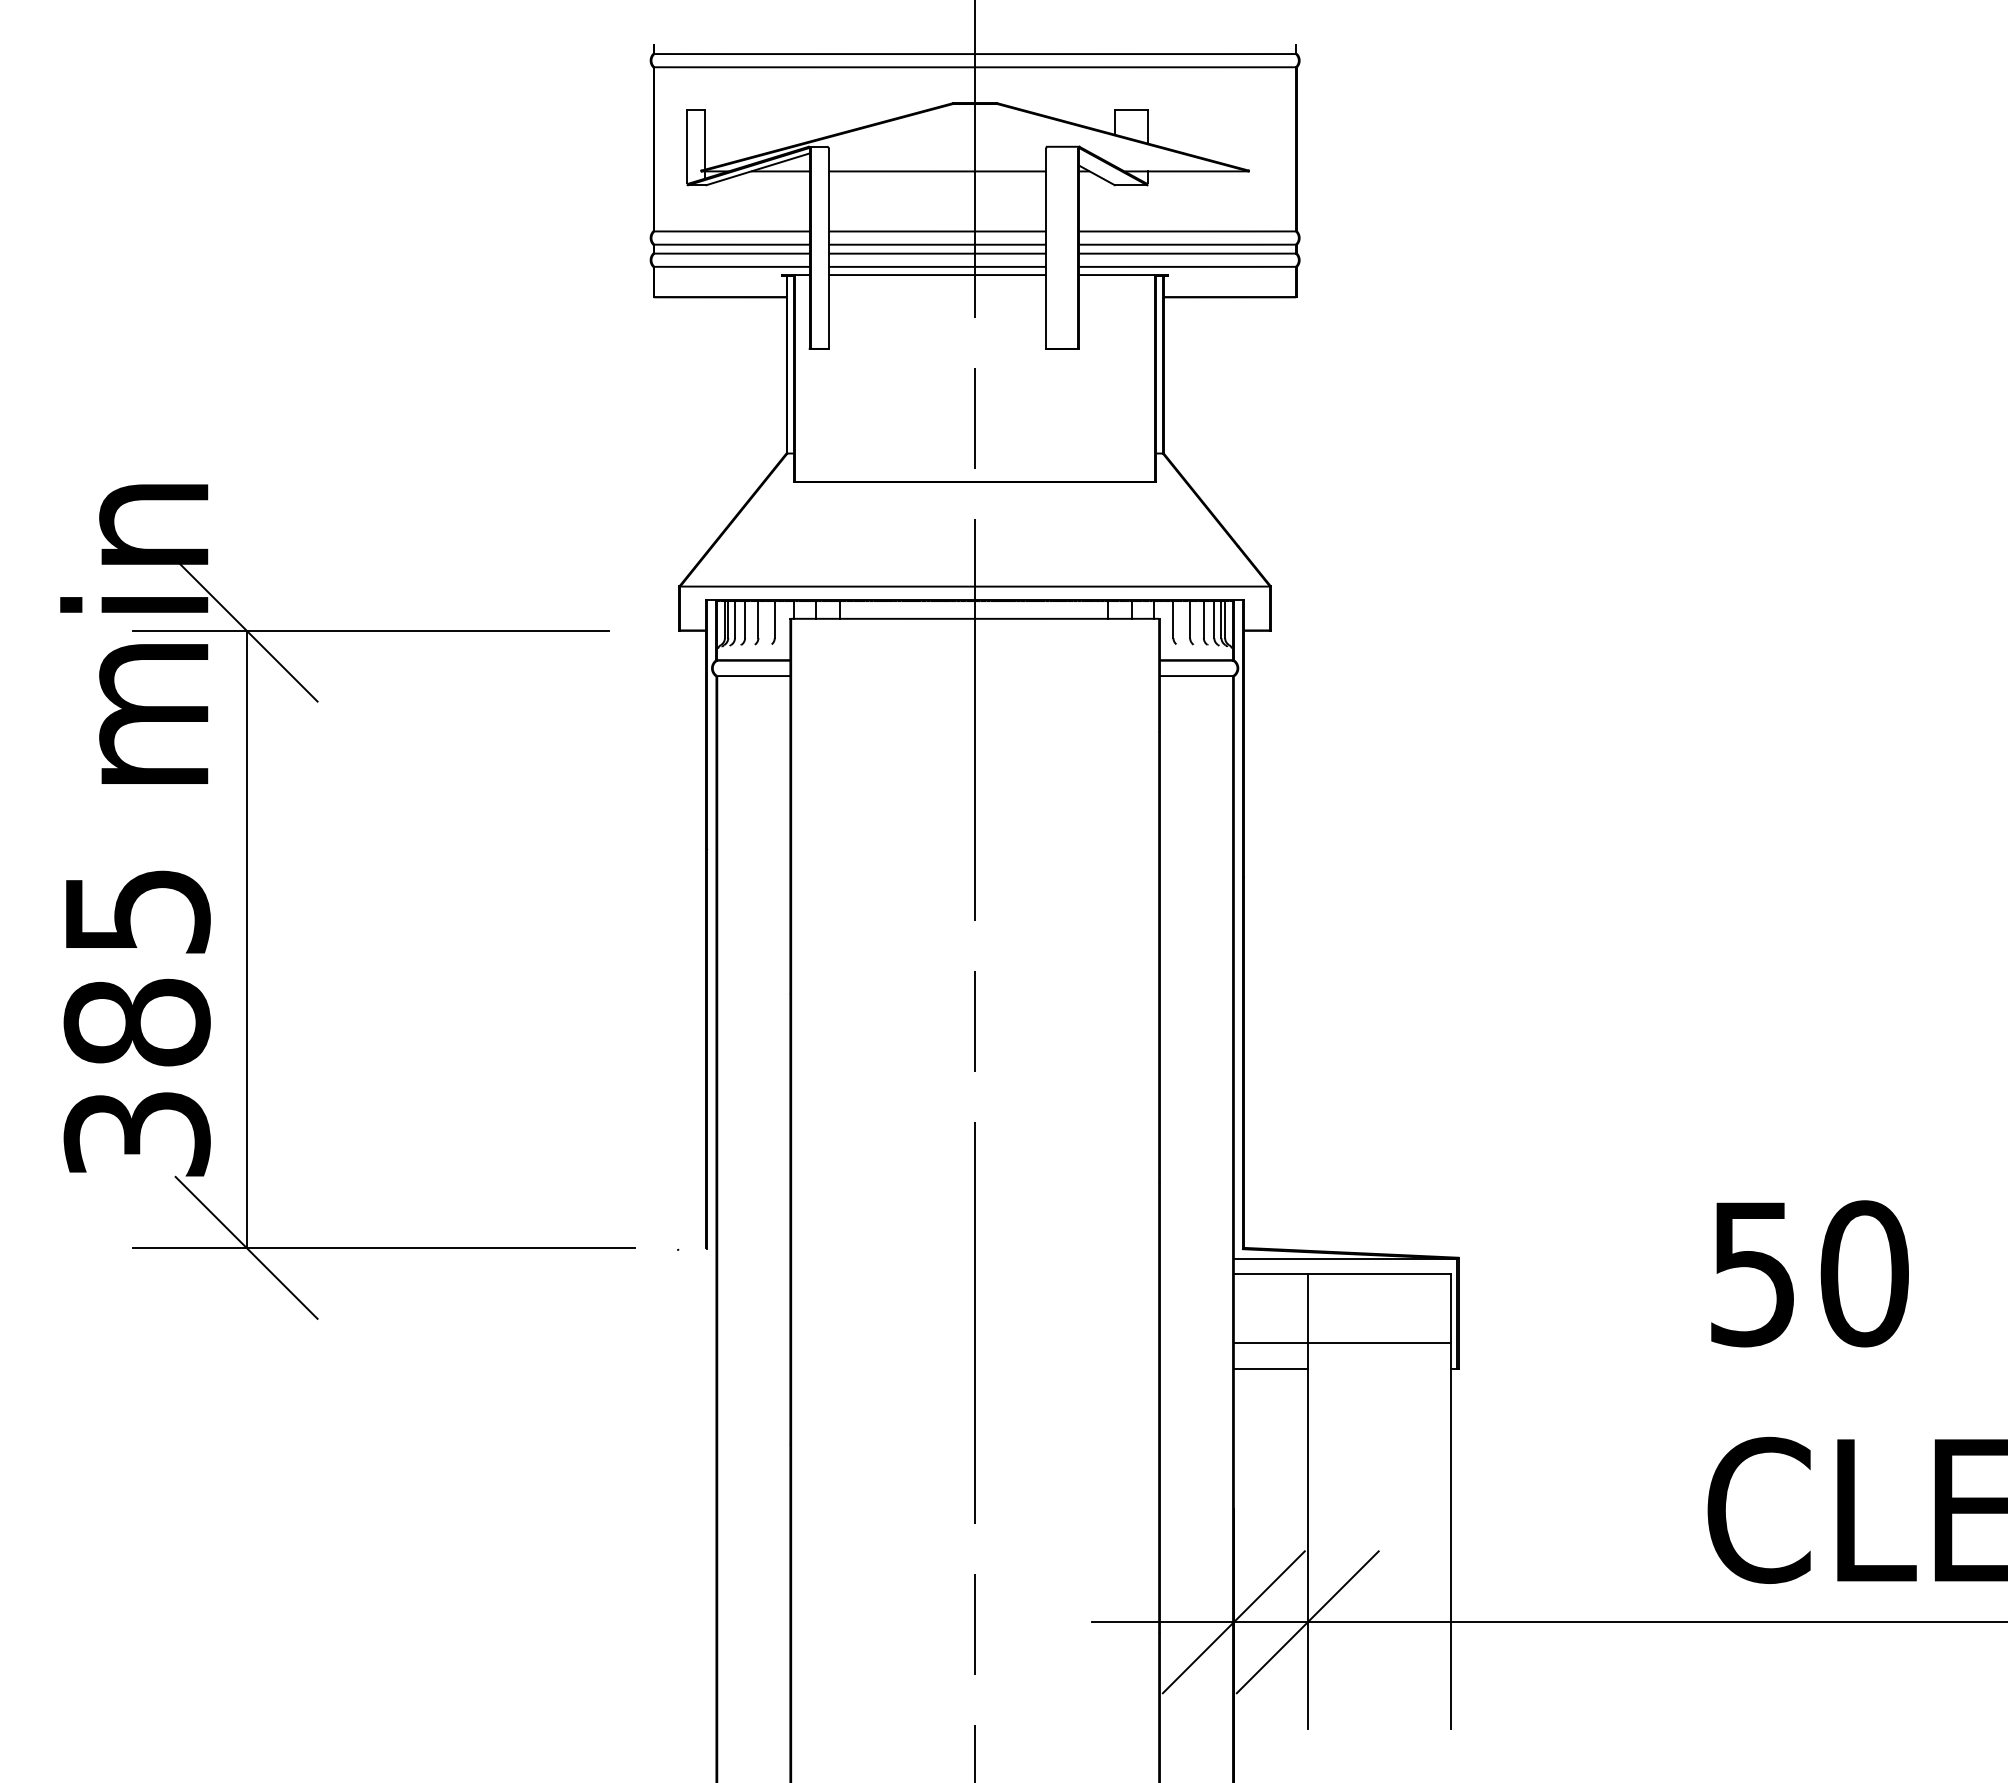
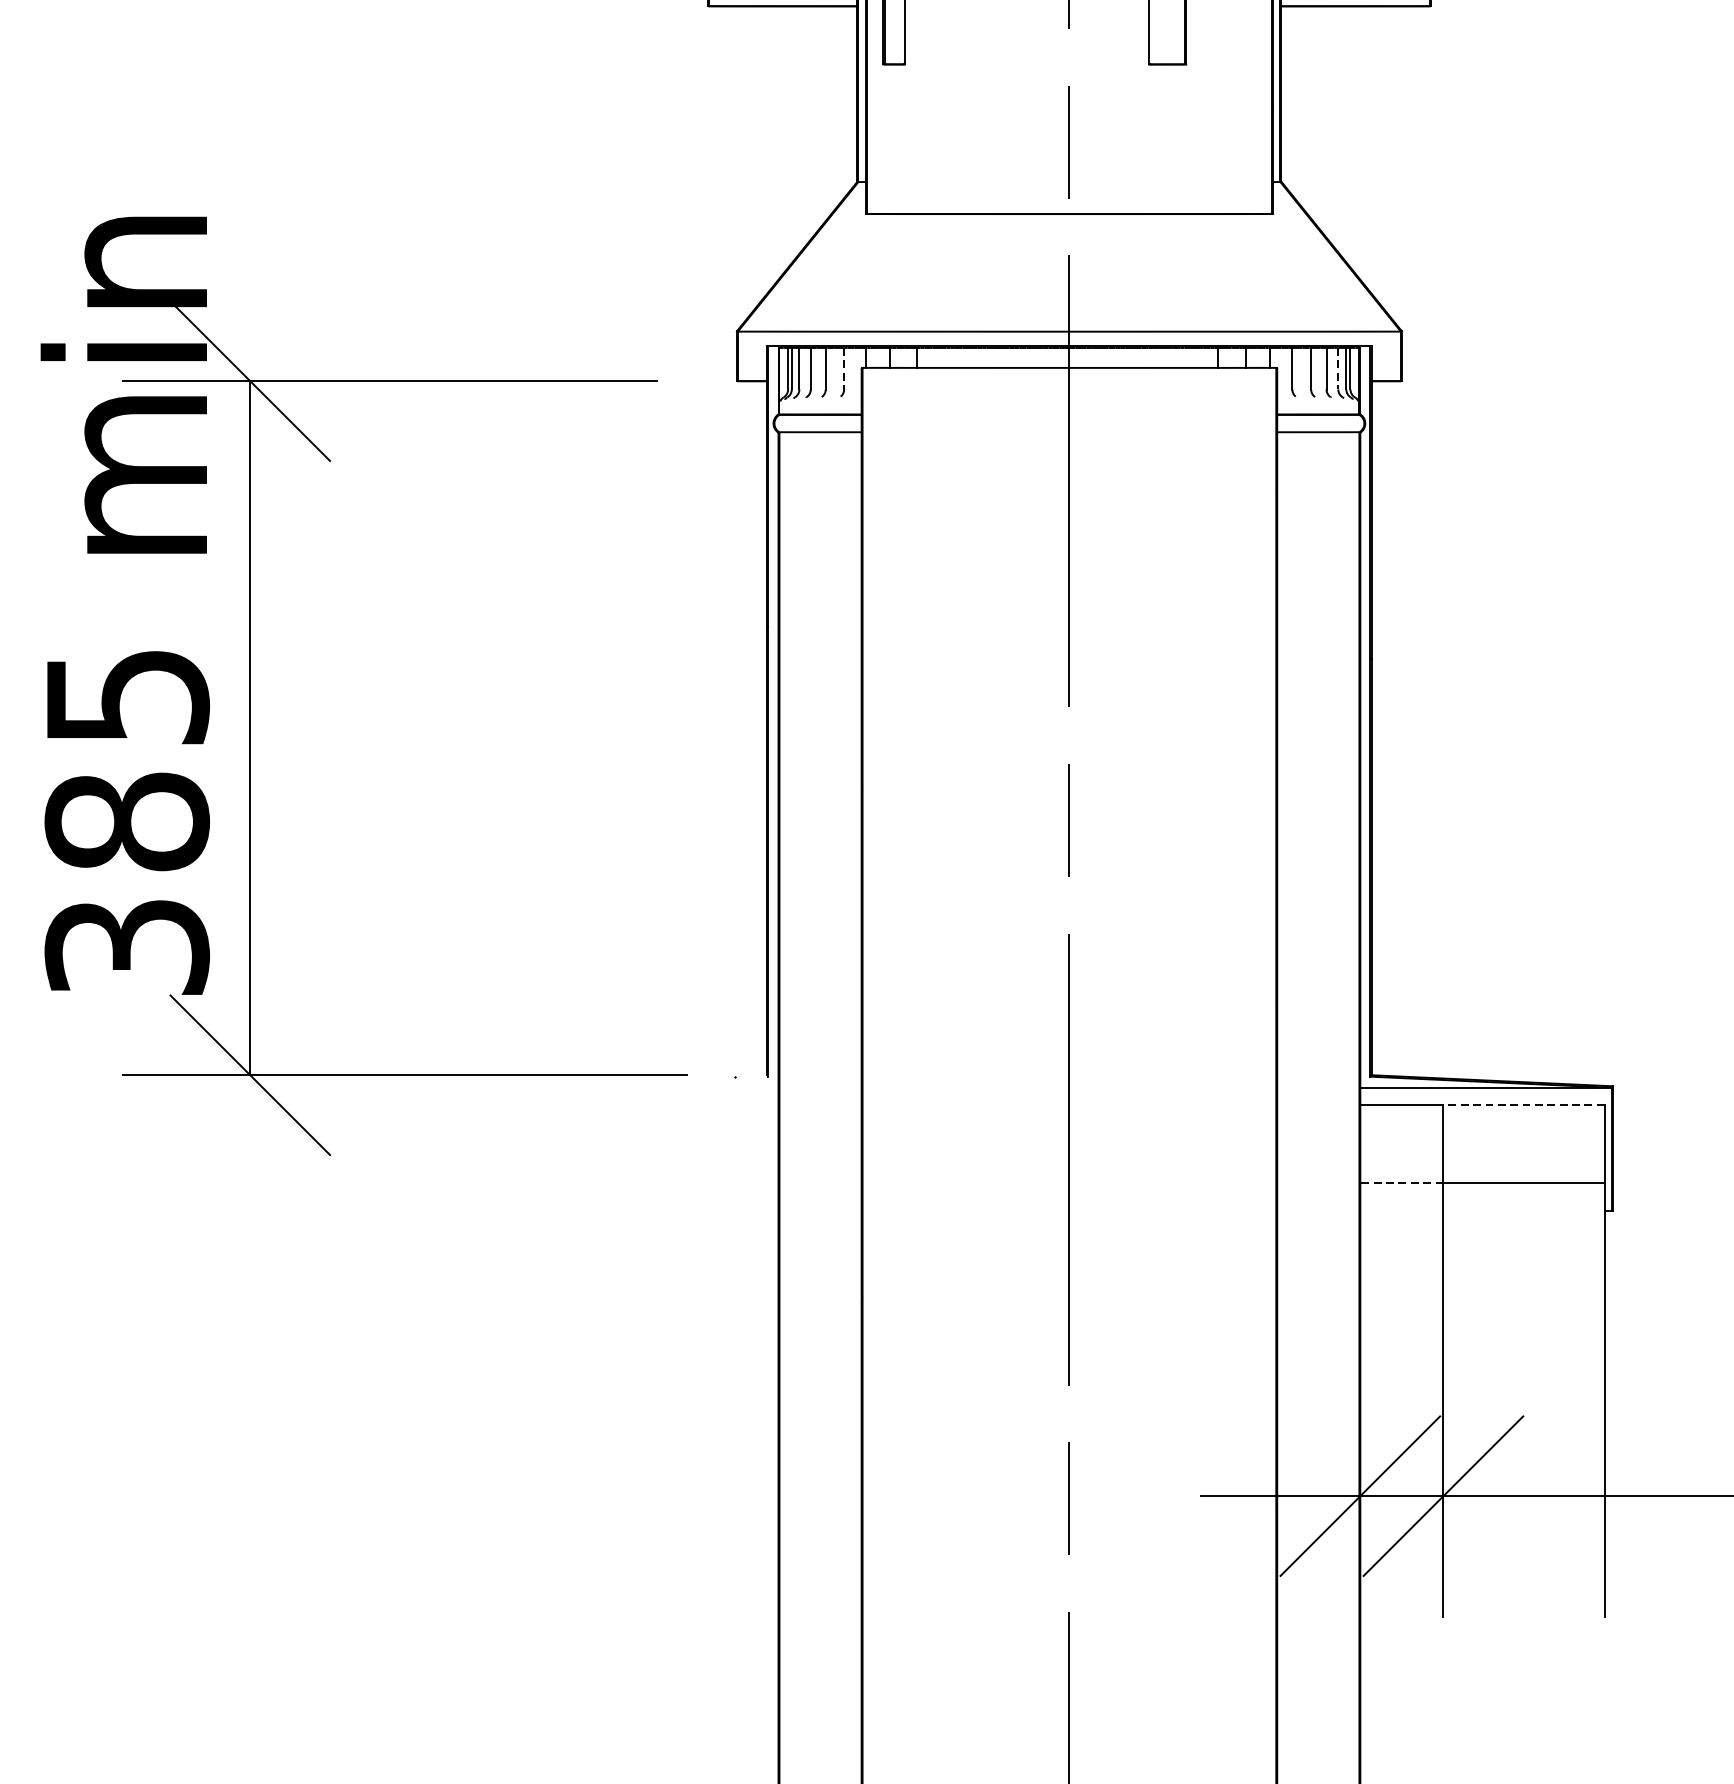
line: (774, 620) -> (843, 369), solid -> dashed
line: (1214, 620) -> (1338, 369), solid -> dashed
line: (1379, 1273) -> (1524, 1104), solid -> dashed
line: (1270, 1343) -> (1401, 1182), solid -> dashed
line: (1270, 1368) -> (1401, 1210), removed

